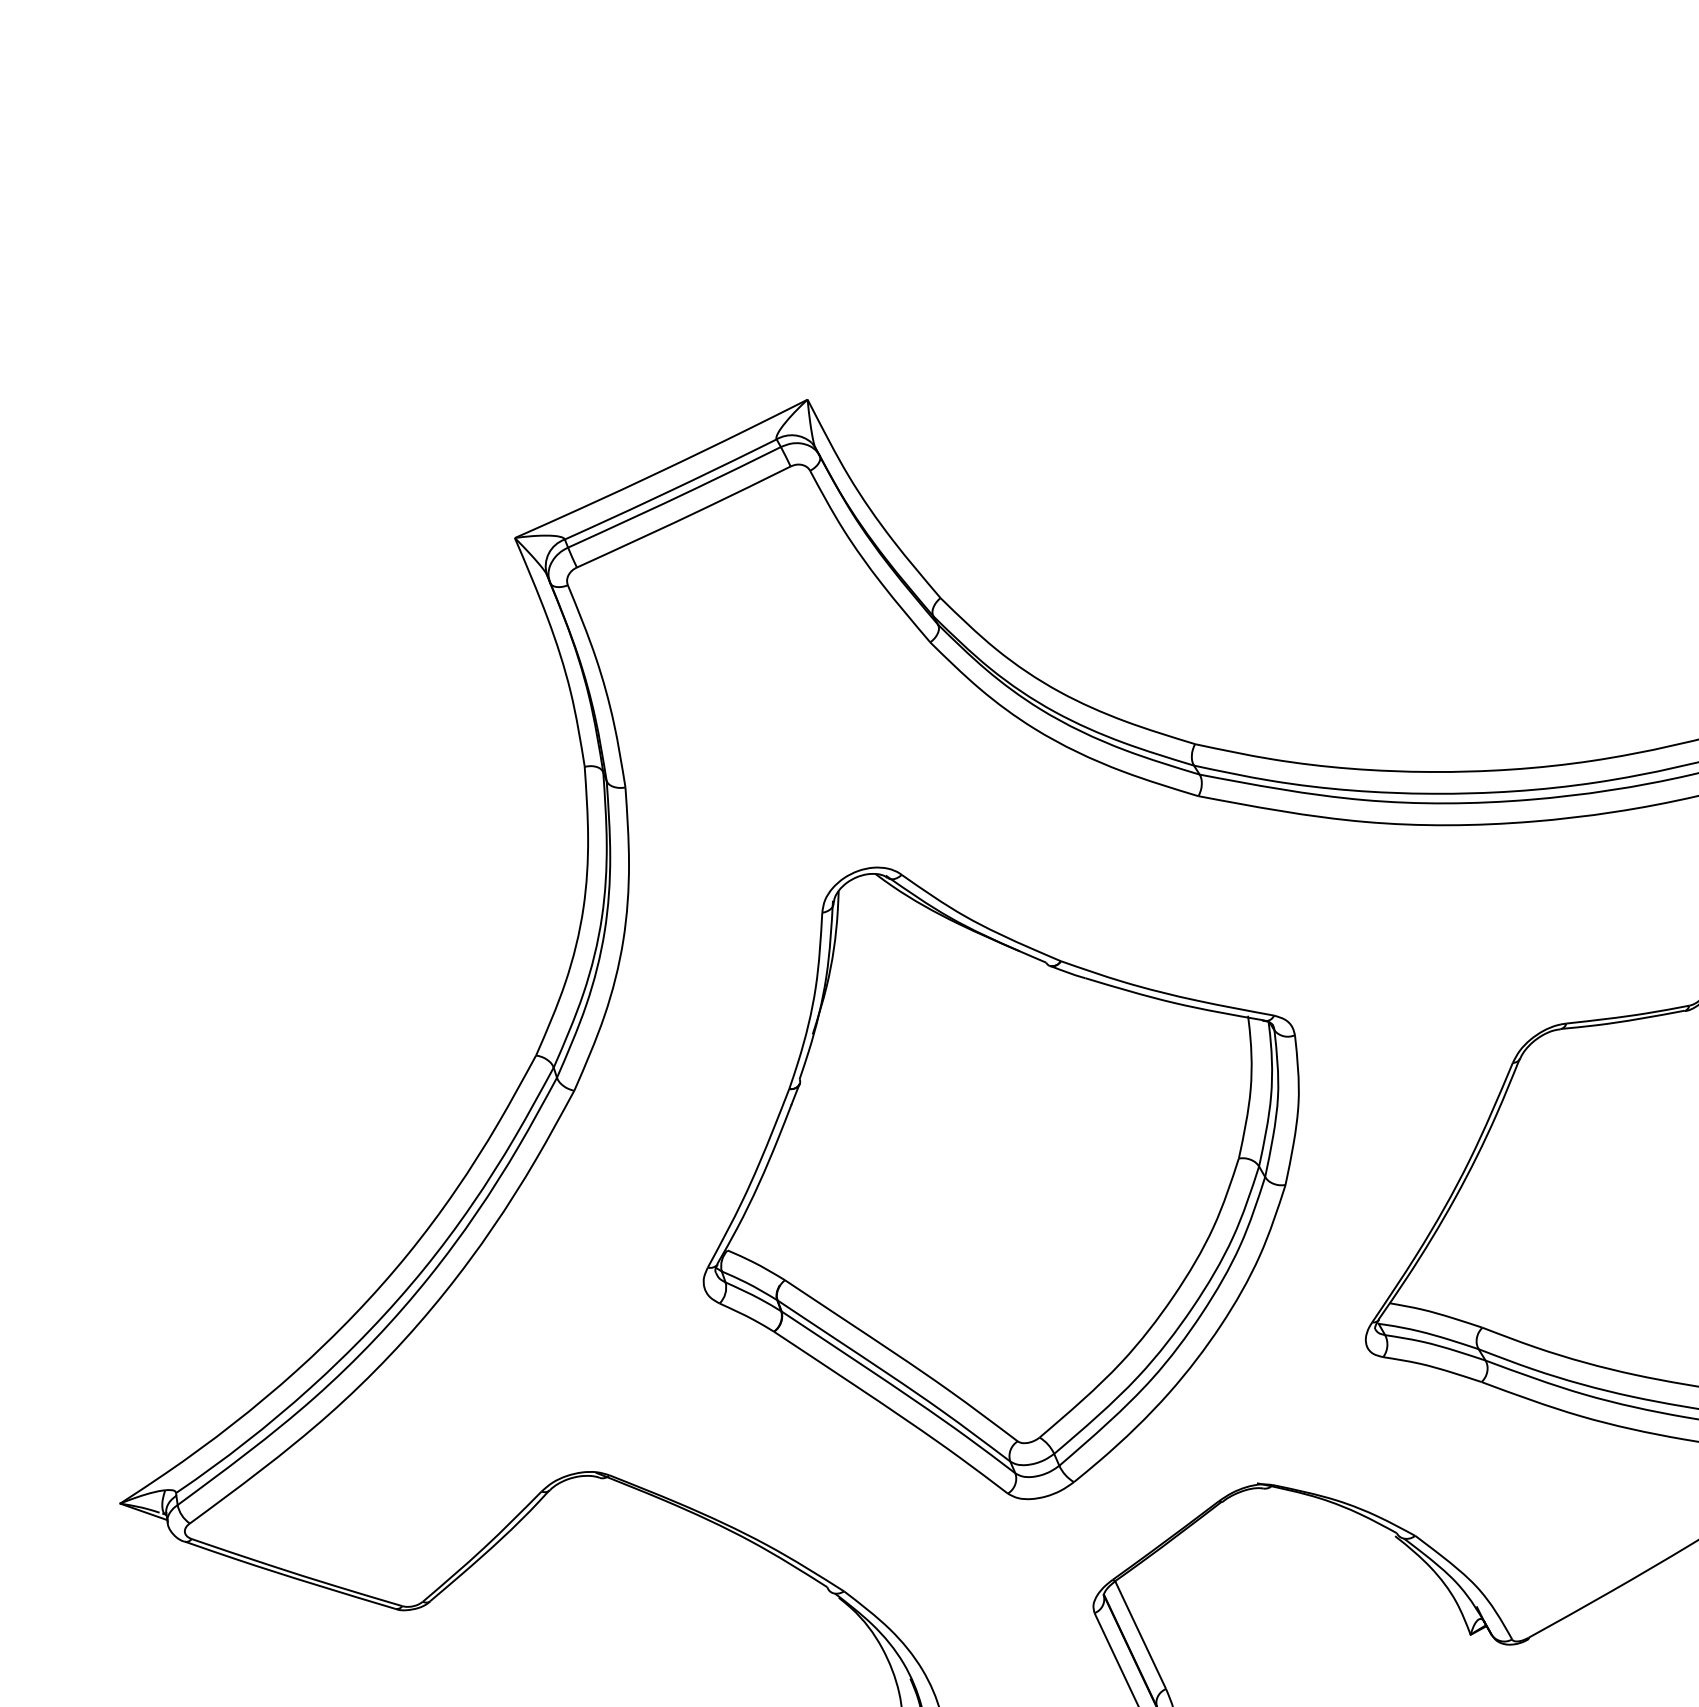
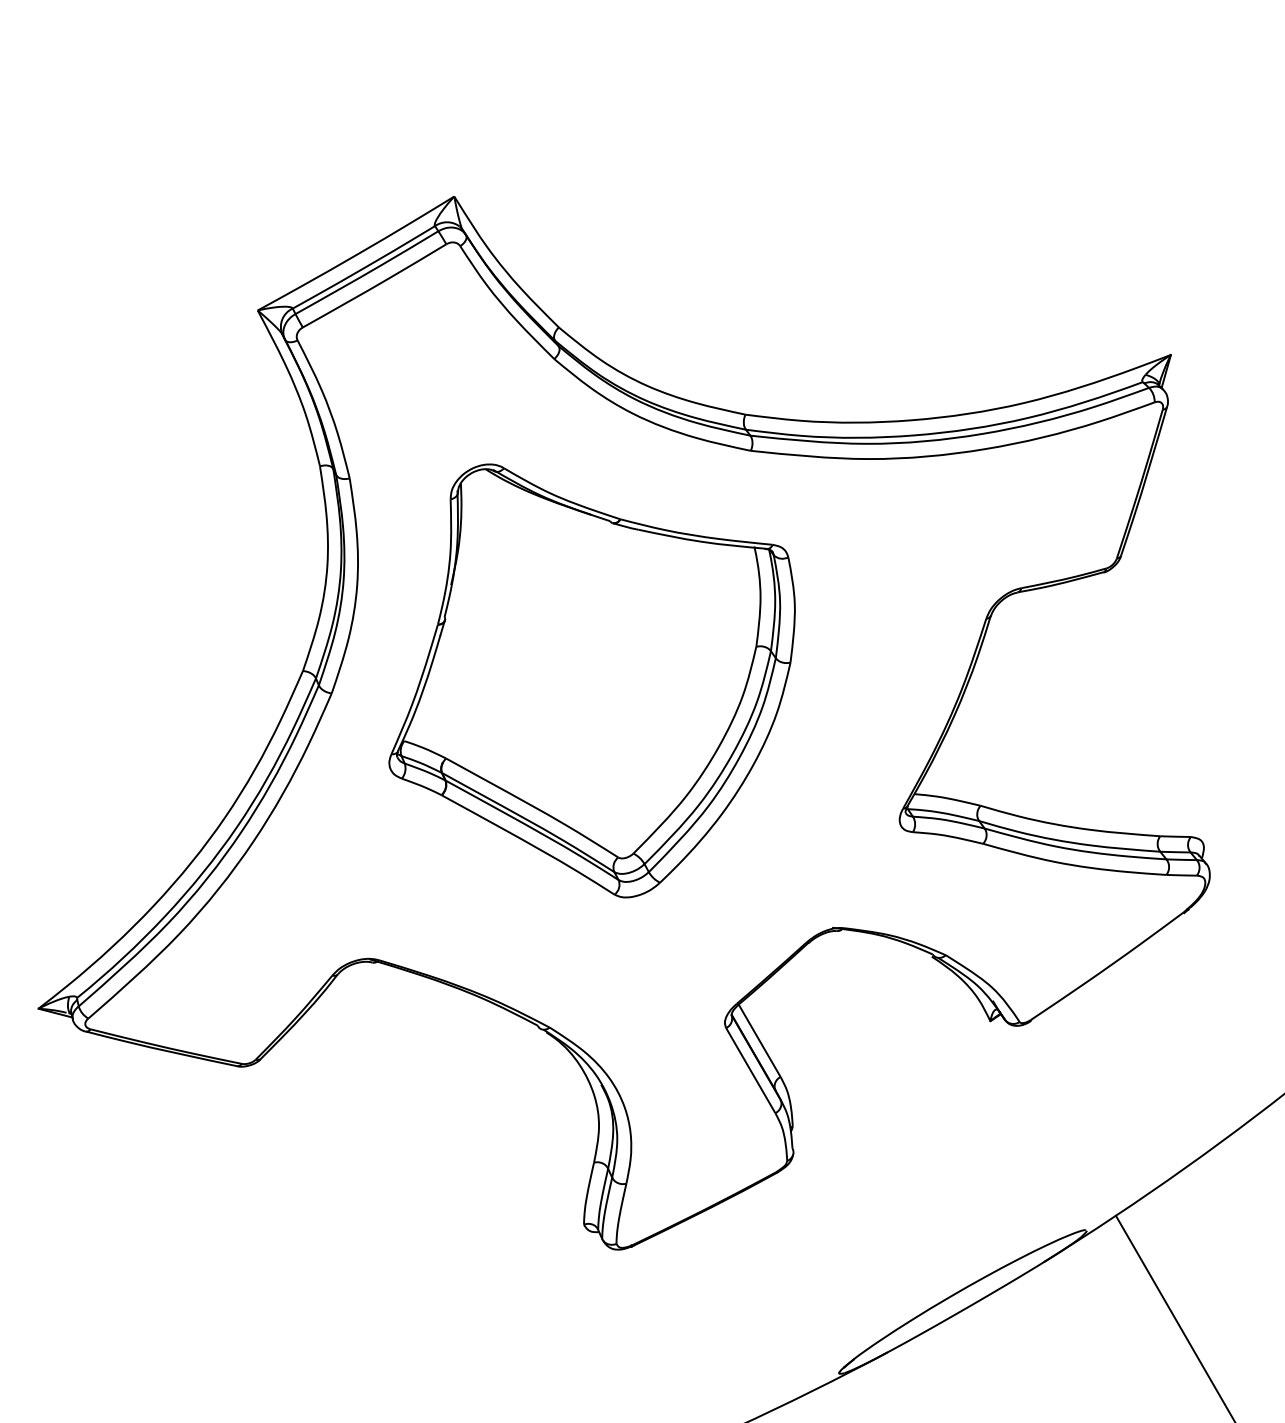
part: (1000, 1186) -> (591, 680), moved

